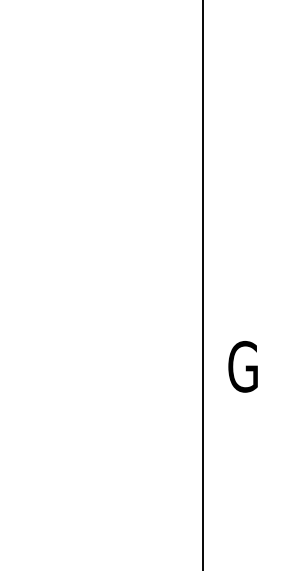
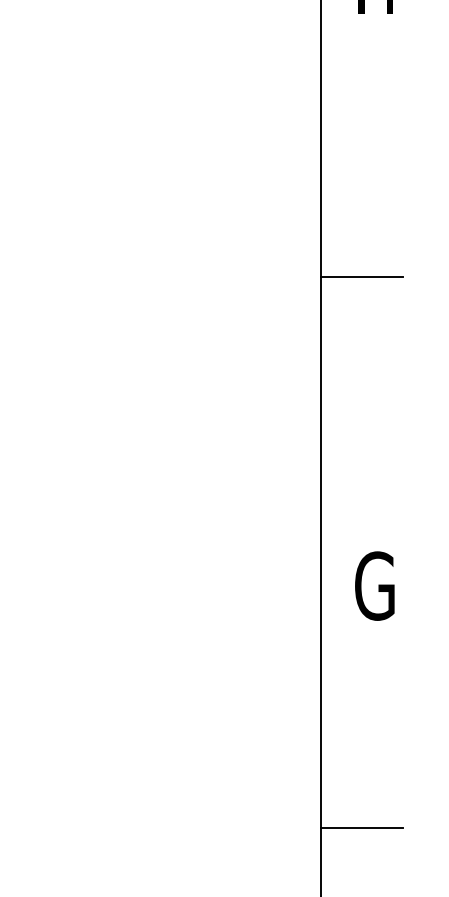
line: (233, 136) -> (361, 276), added
line: (233, 546) -> (361, 827), added

